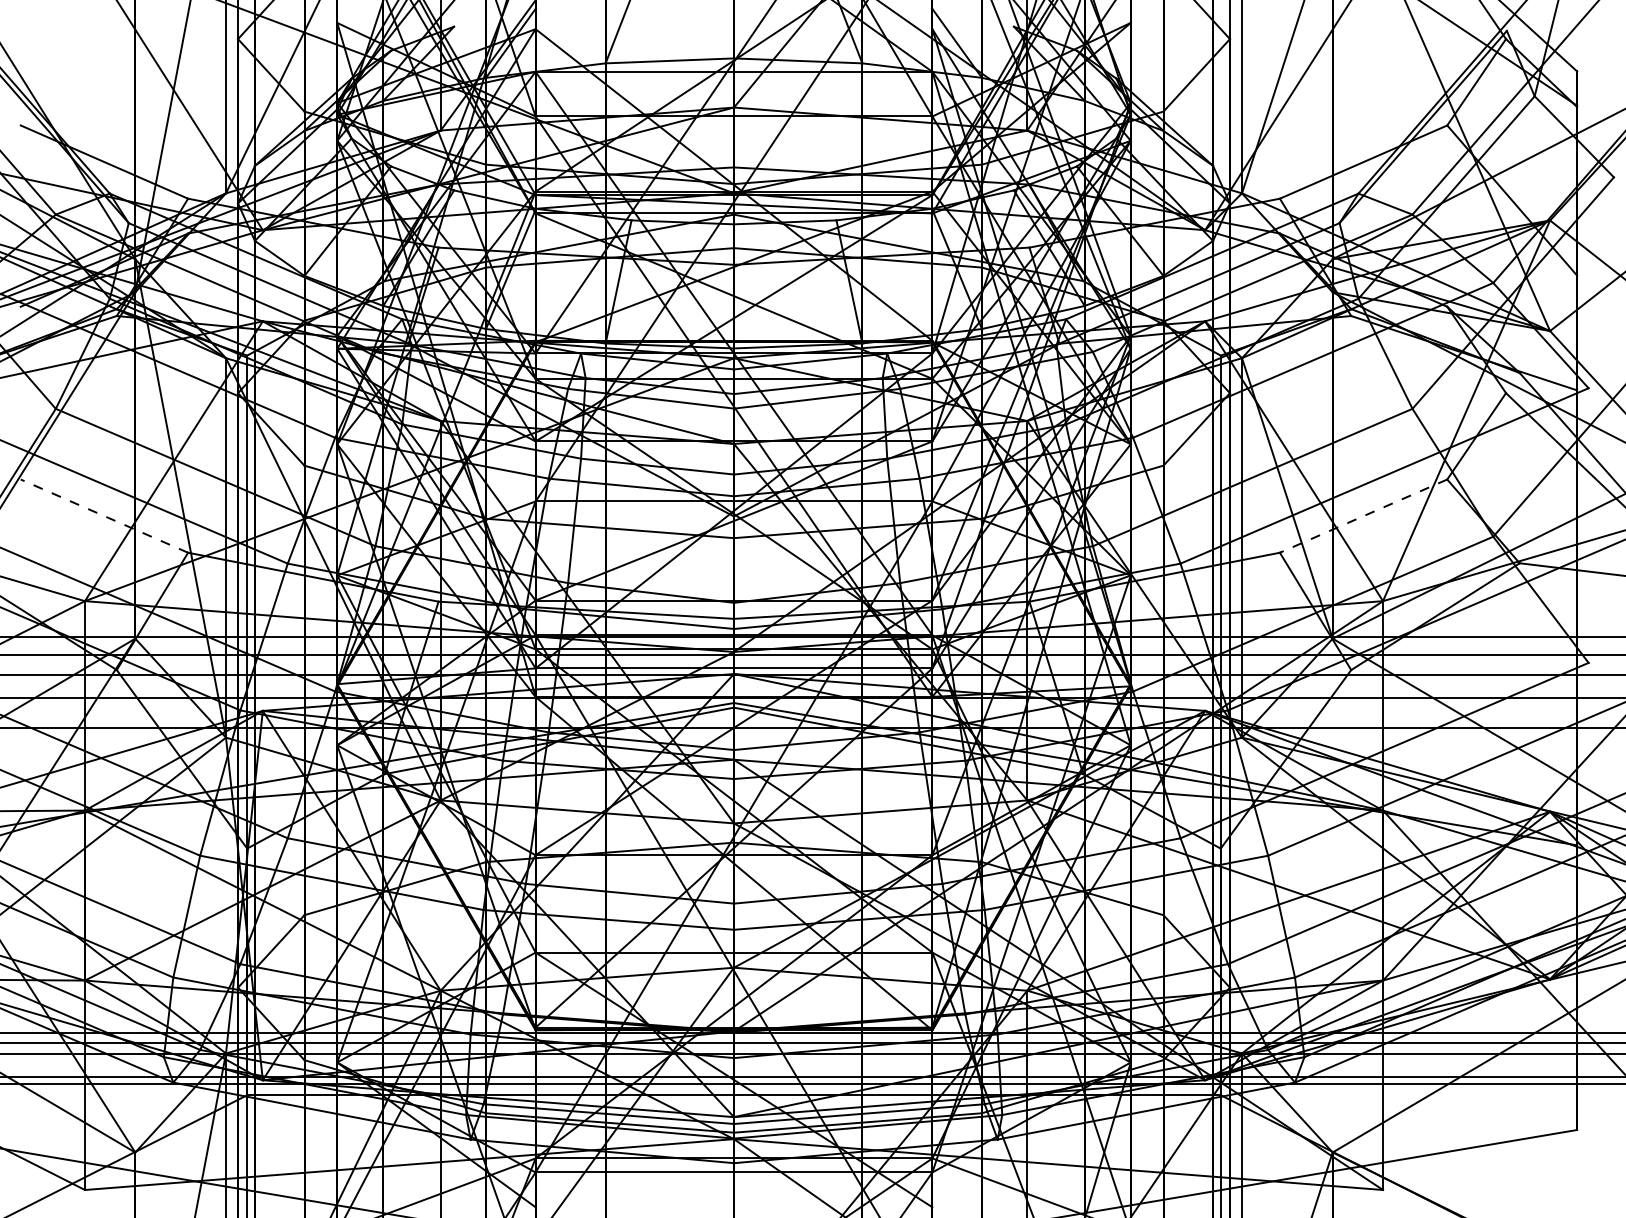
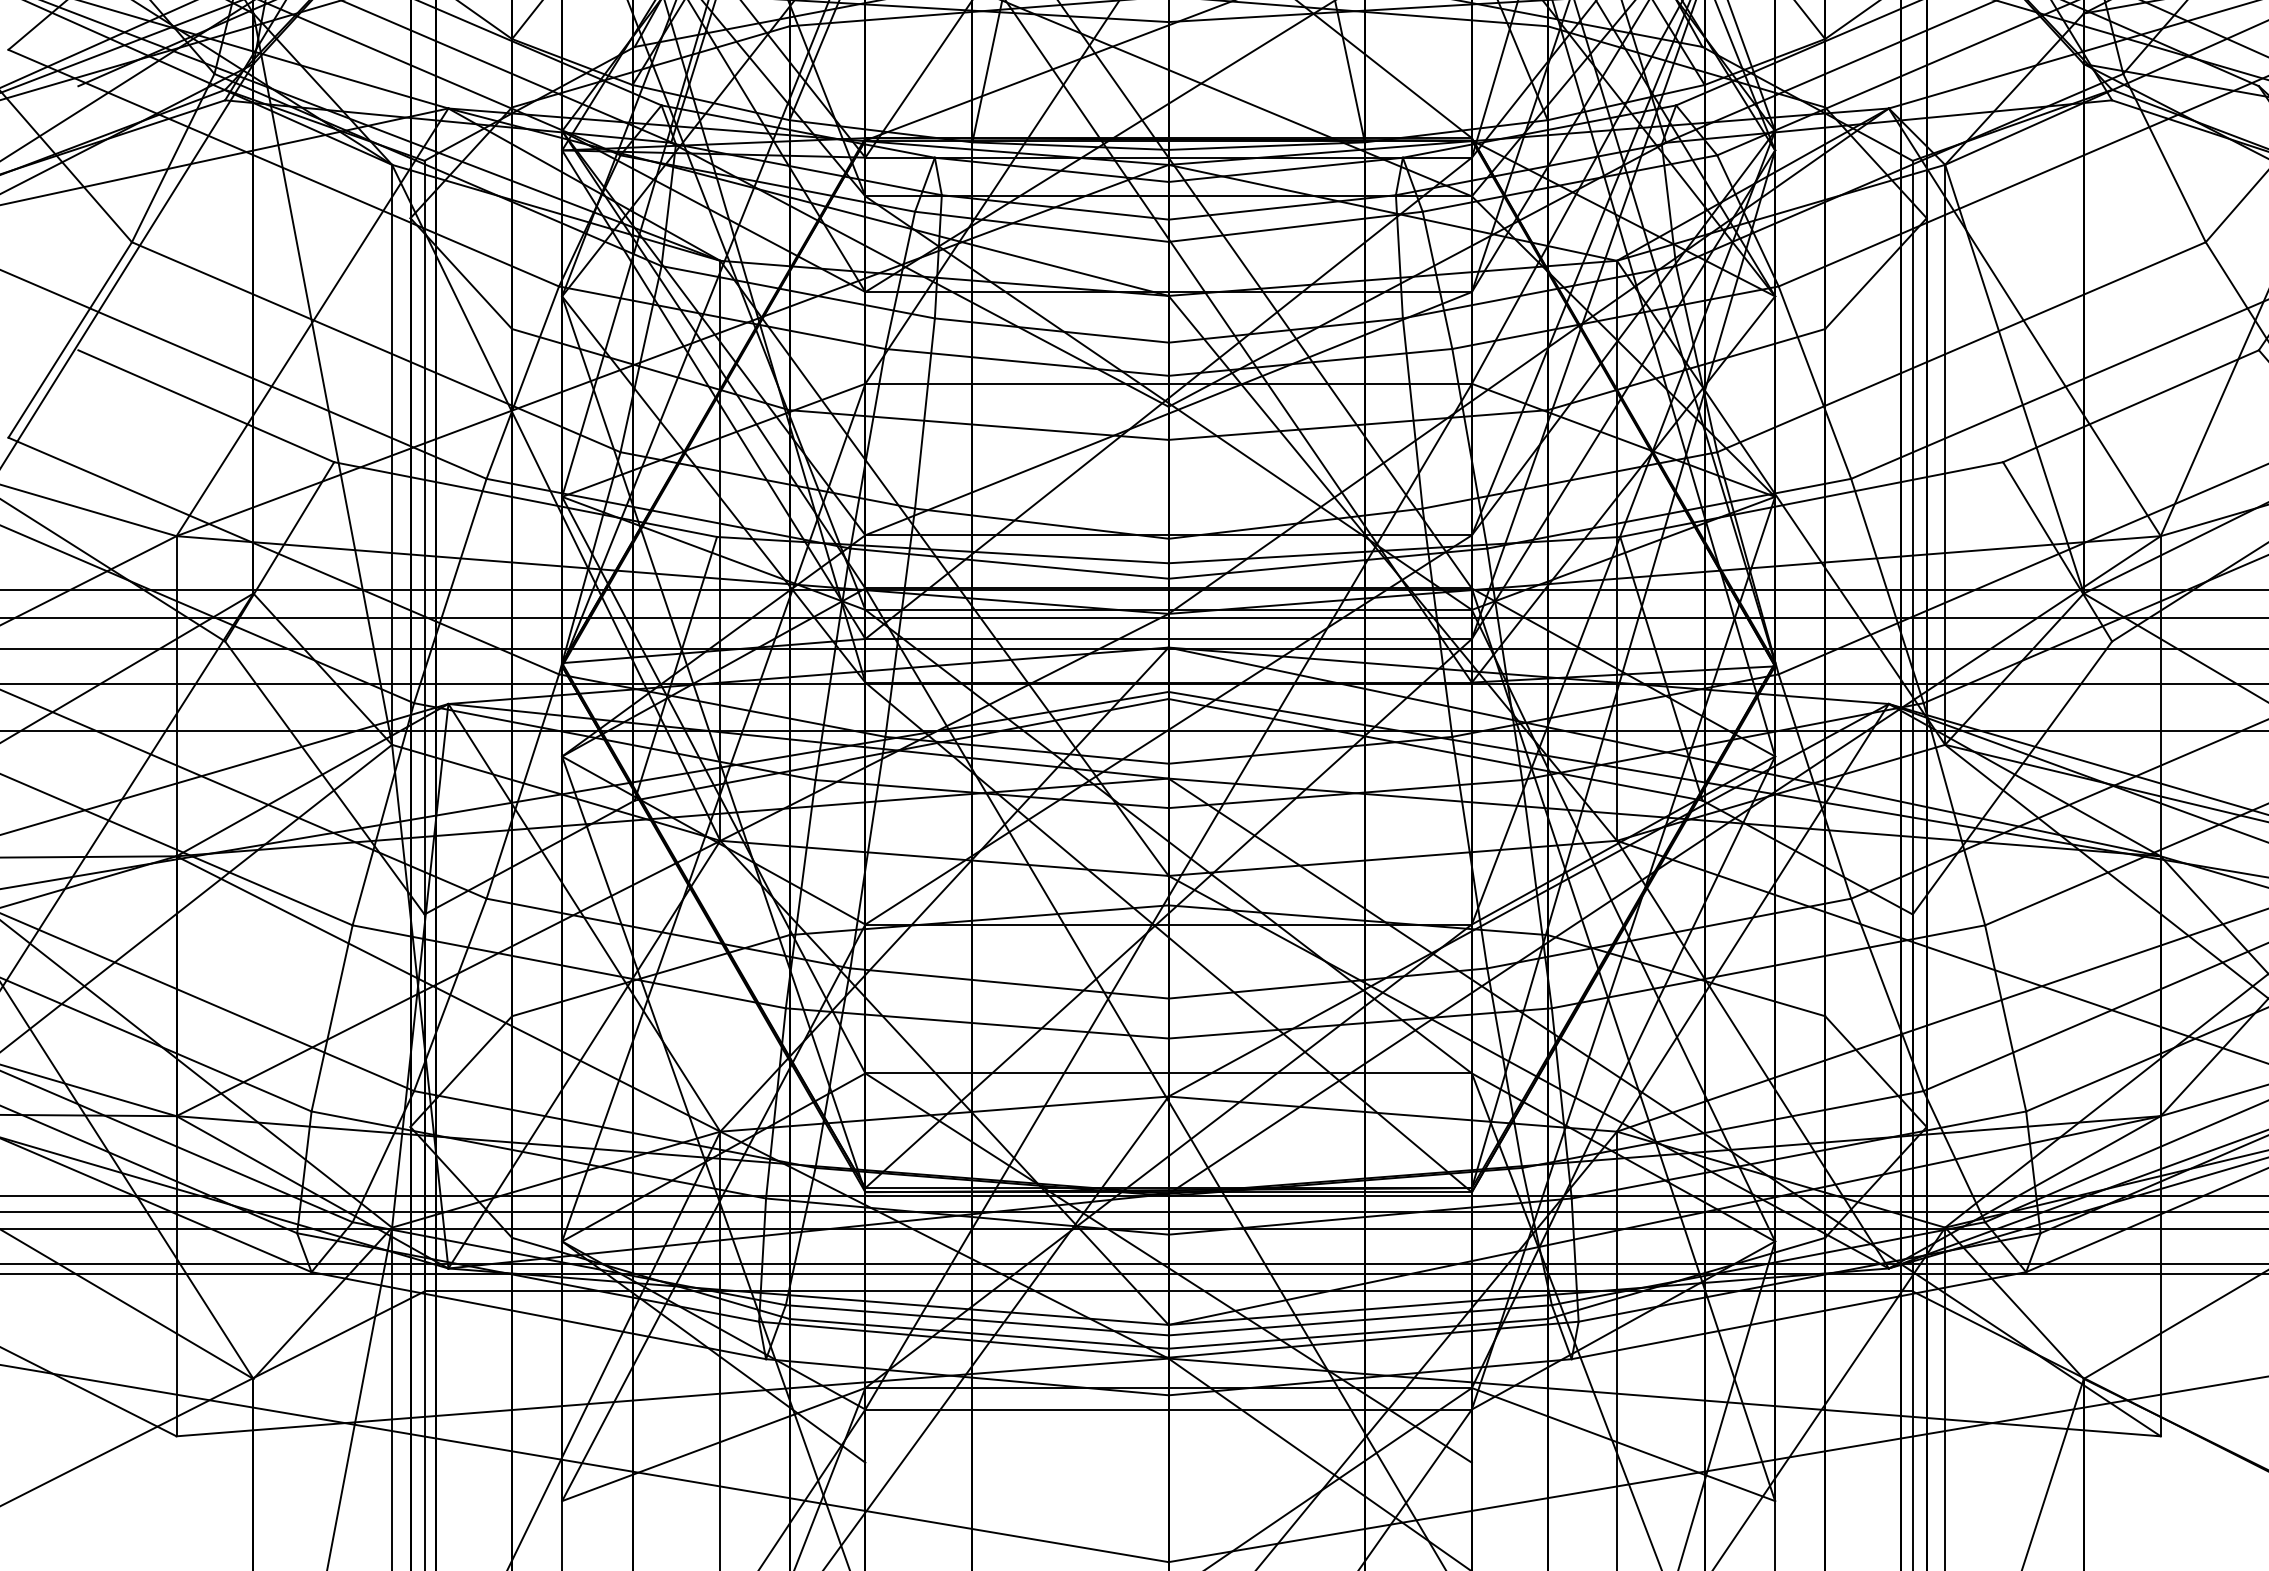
line: (103, 515) -> (204, 405), dashed -> solid
line: (1363, 516) -> (2130, 406), dashed -> solid

